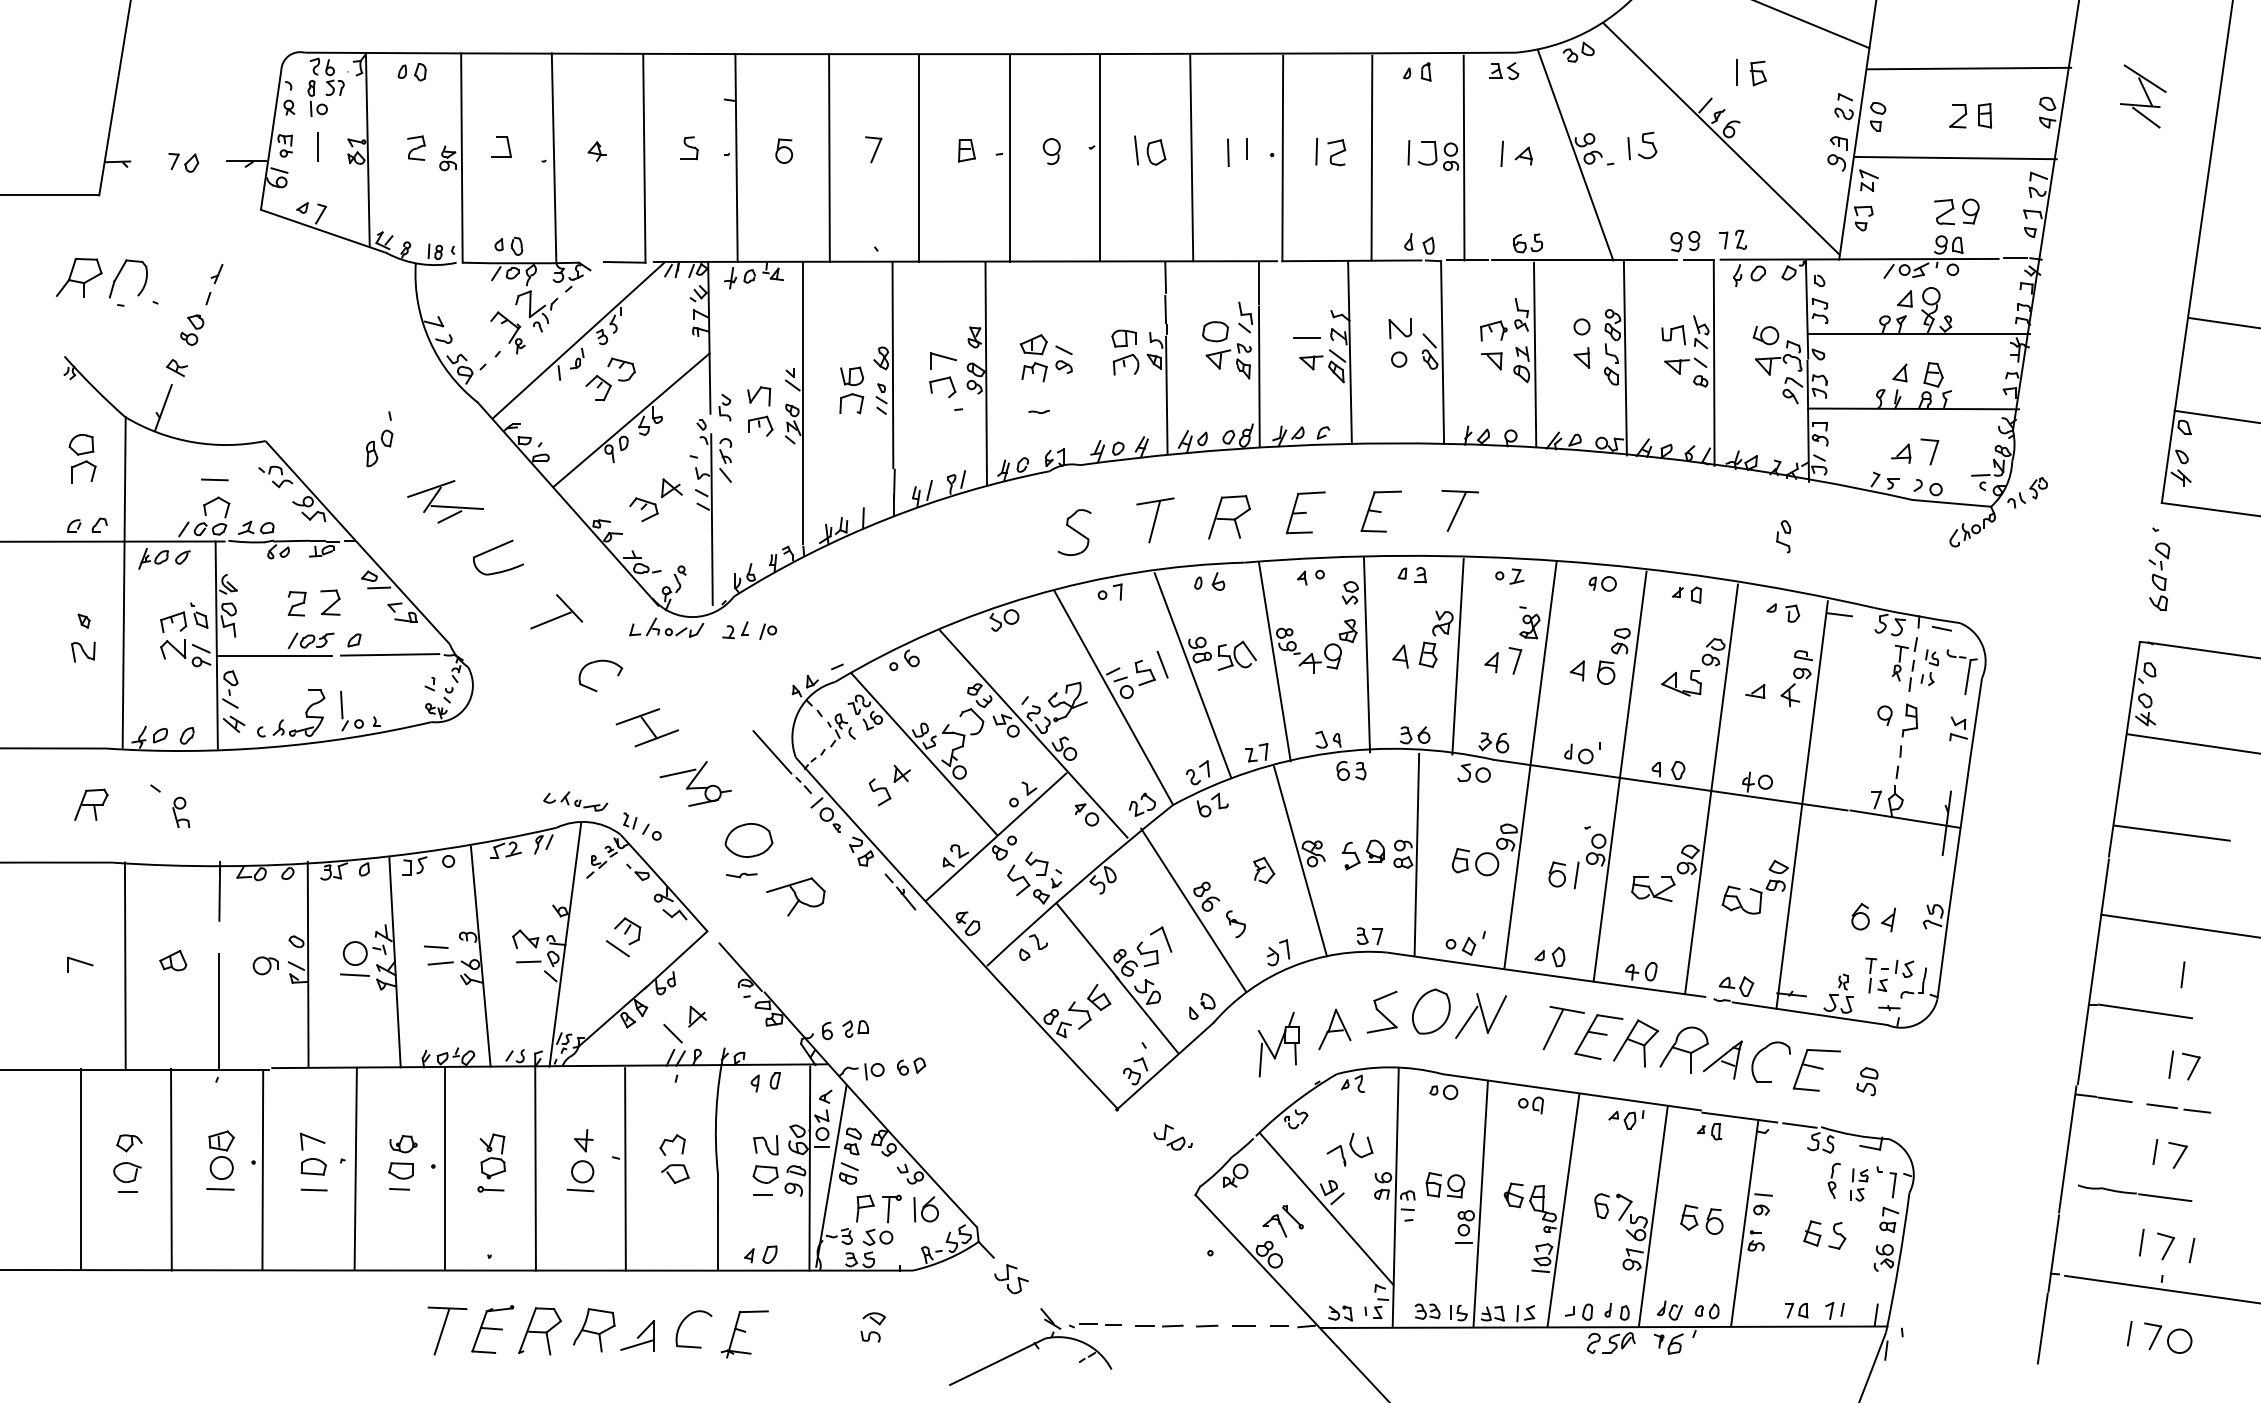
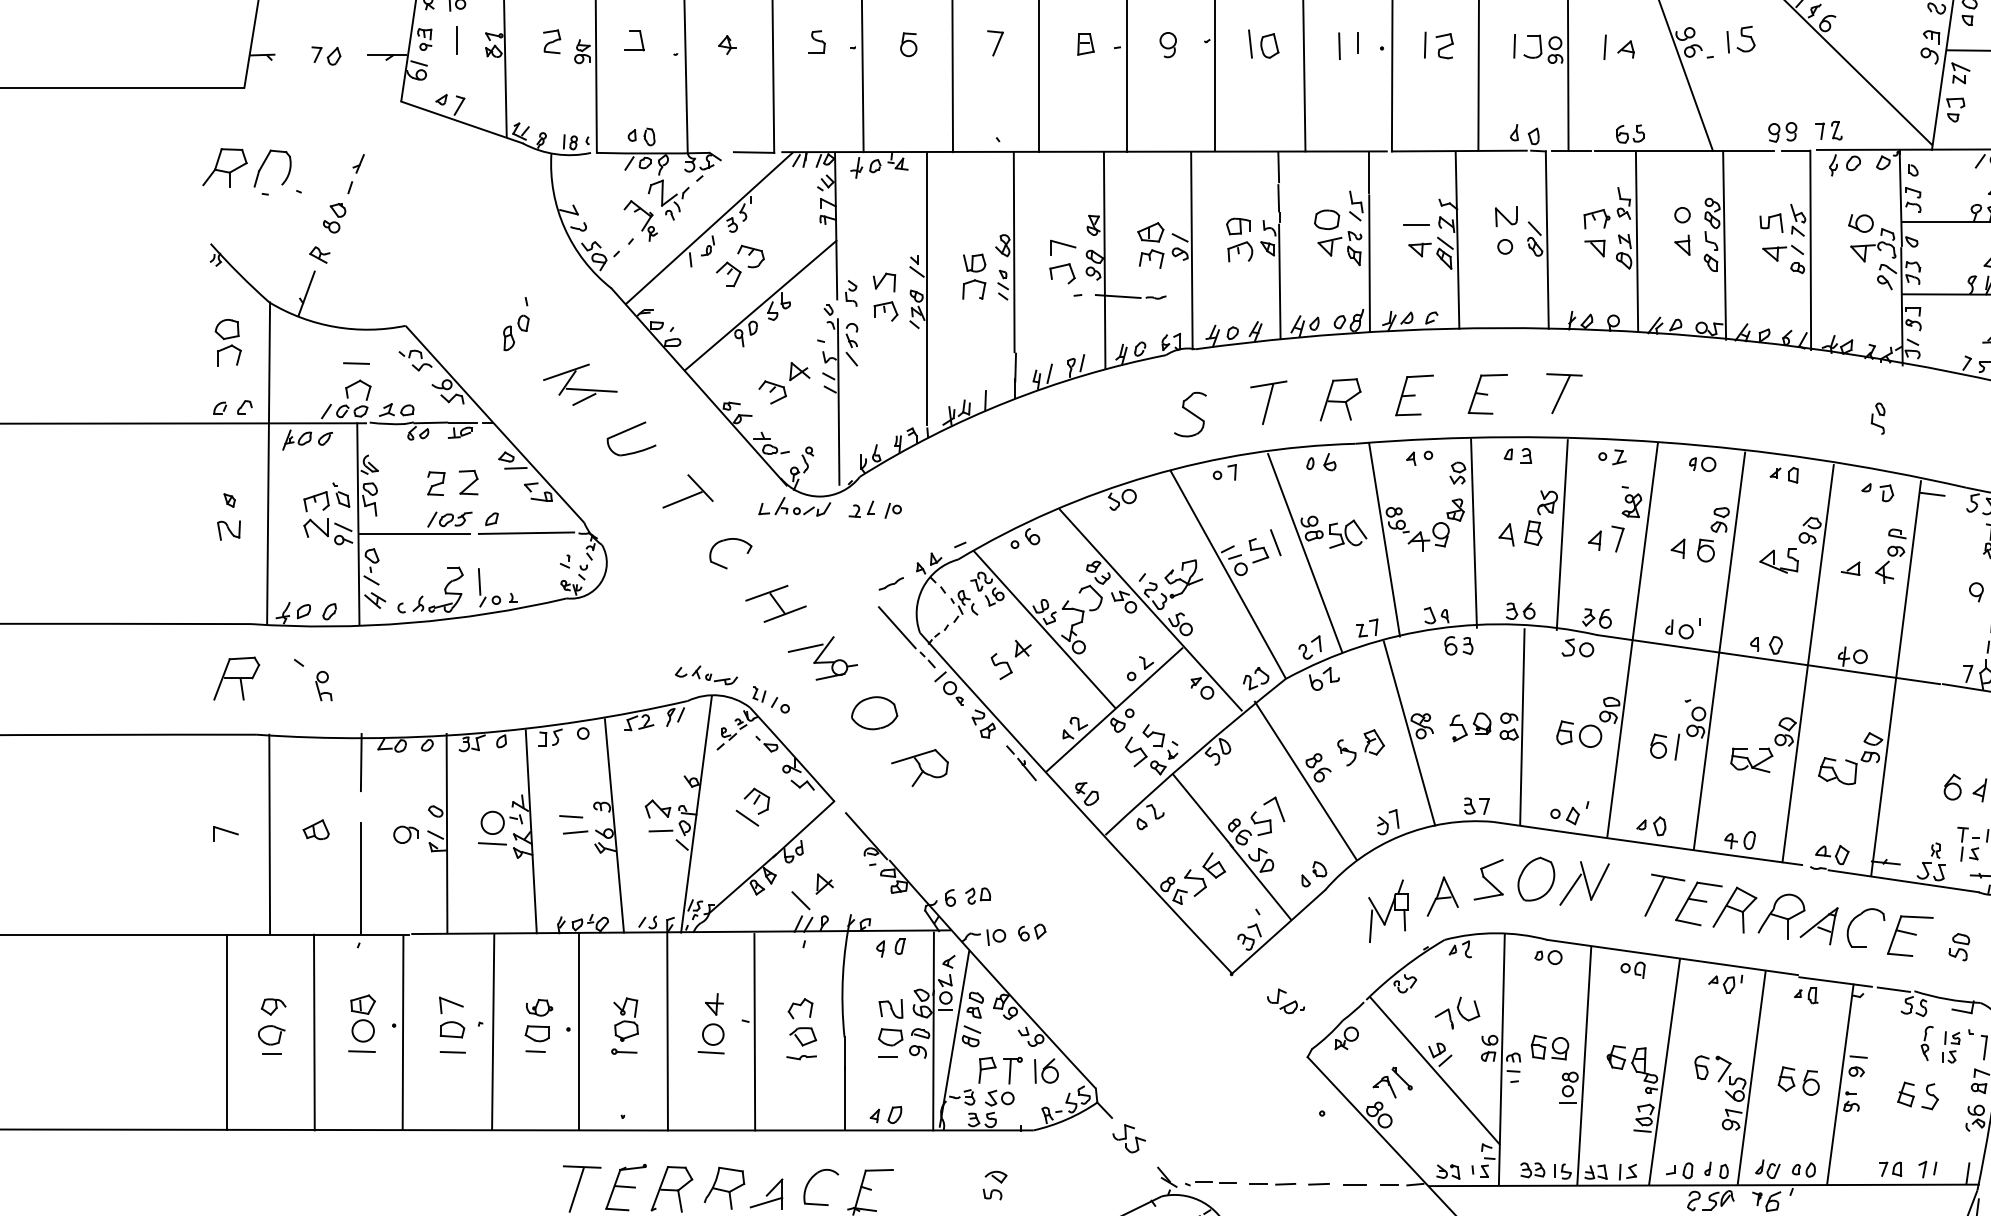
line: (1075, 363) -> (1191, 250), added
line: (1000, 410) -> (1118, 296), added
part: (766, 706) -> (891, 583), added
part: (91, 804) -> (236, 678), size x1.43
part: (741, 875) -> (801, 1057), moved
part: (1235, 924) -> (1346, 753), moved

